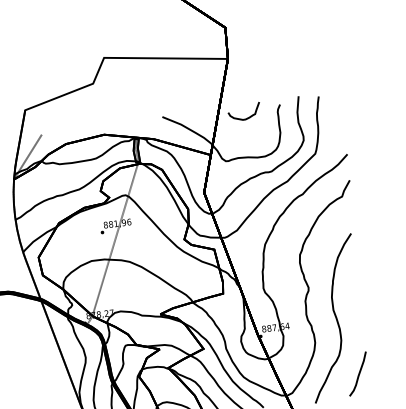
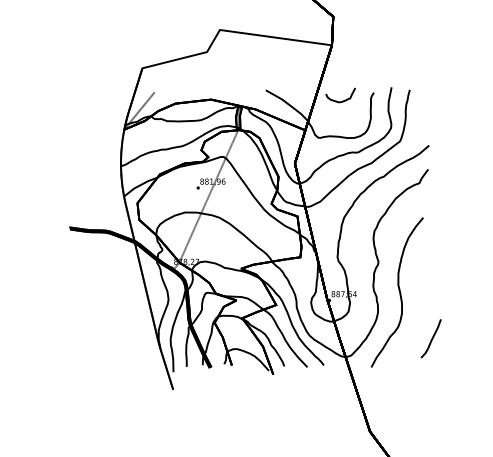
curve: (358, 373) -> (431, 338), moved

